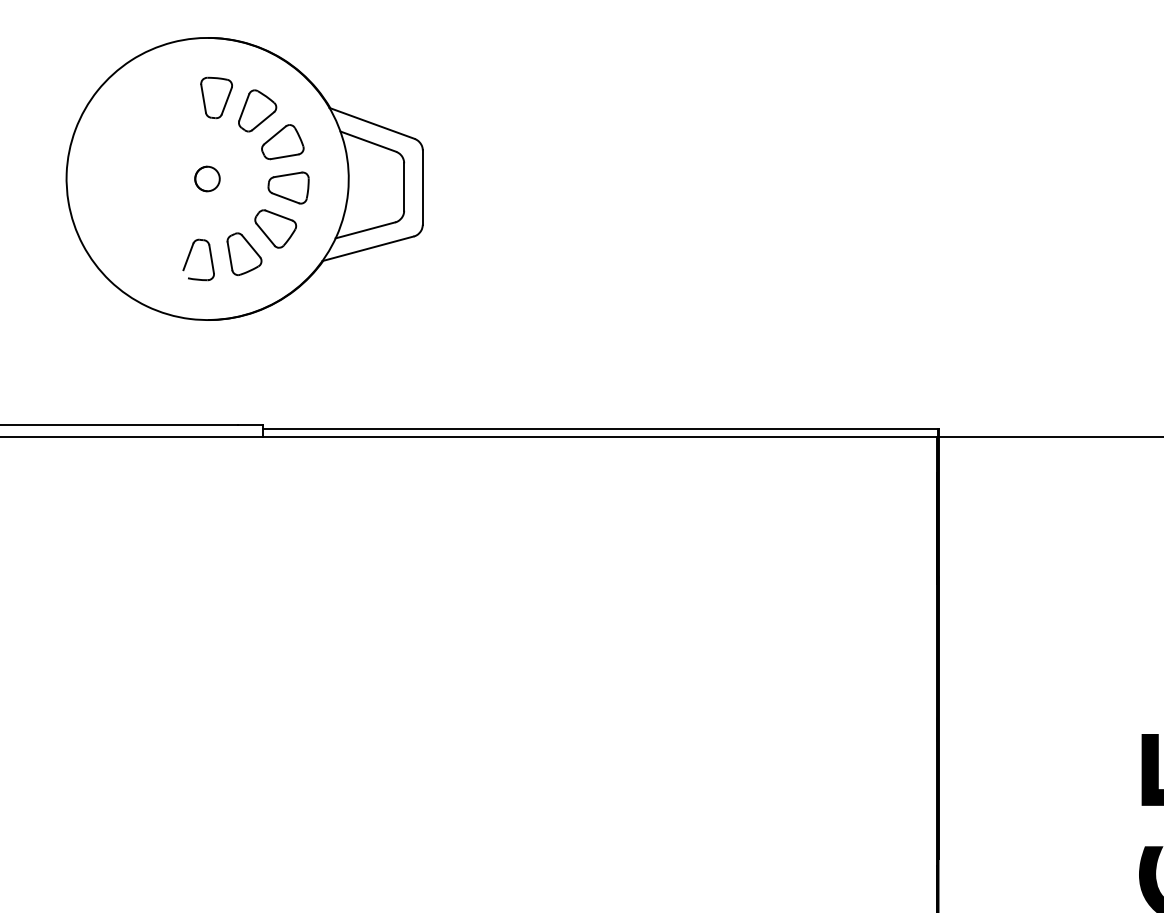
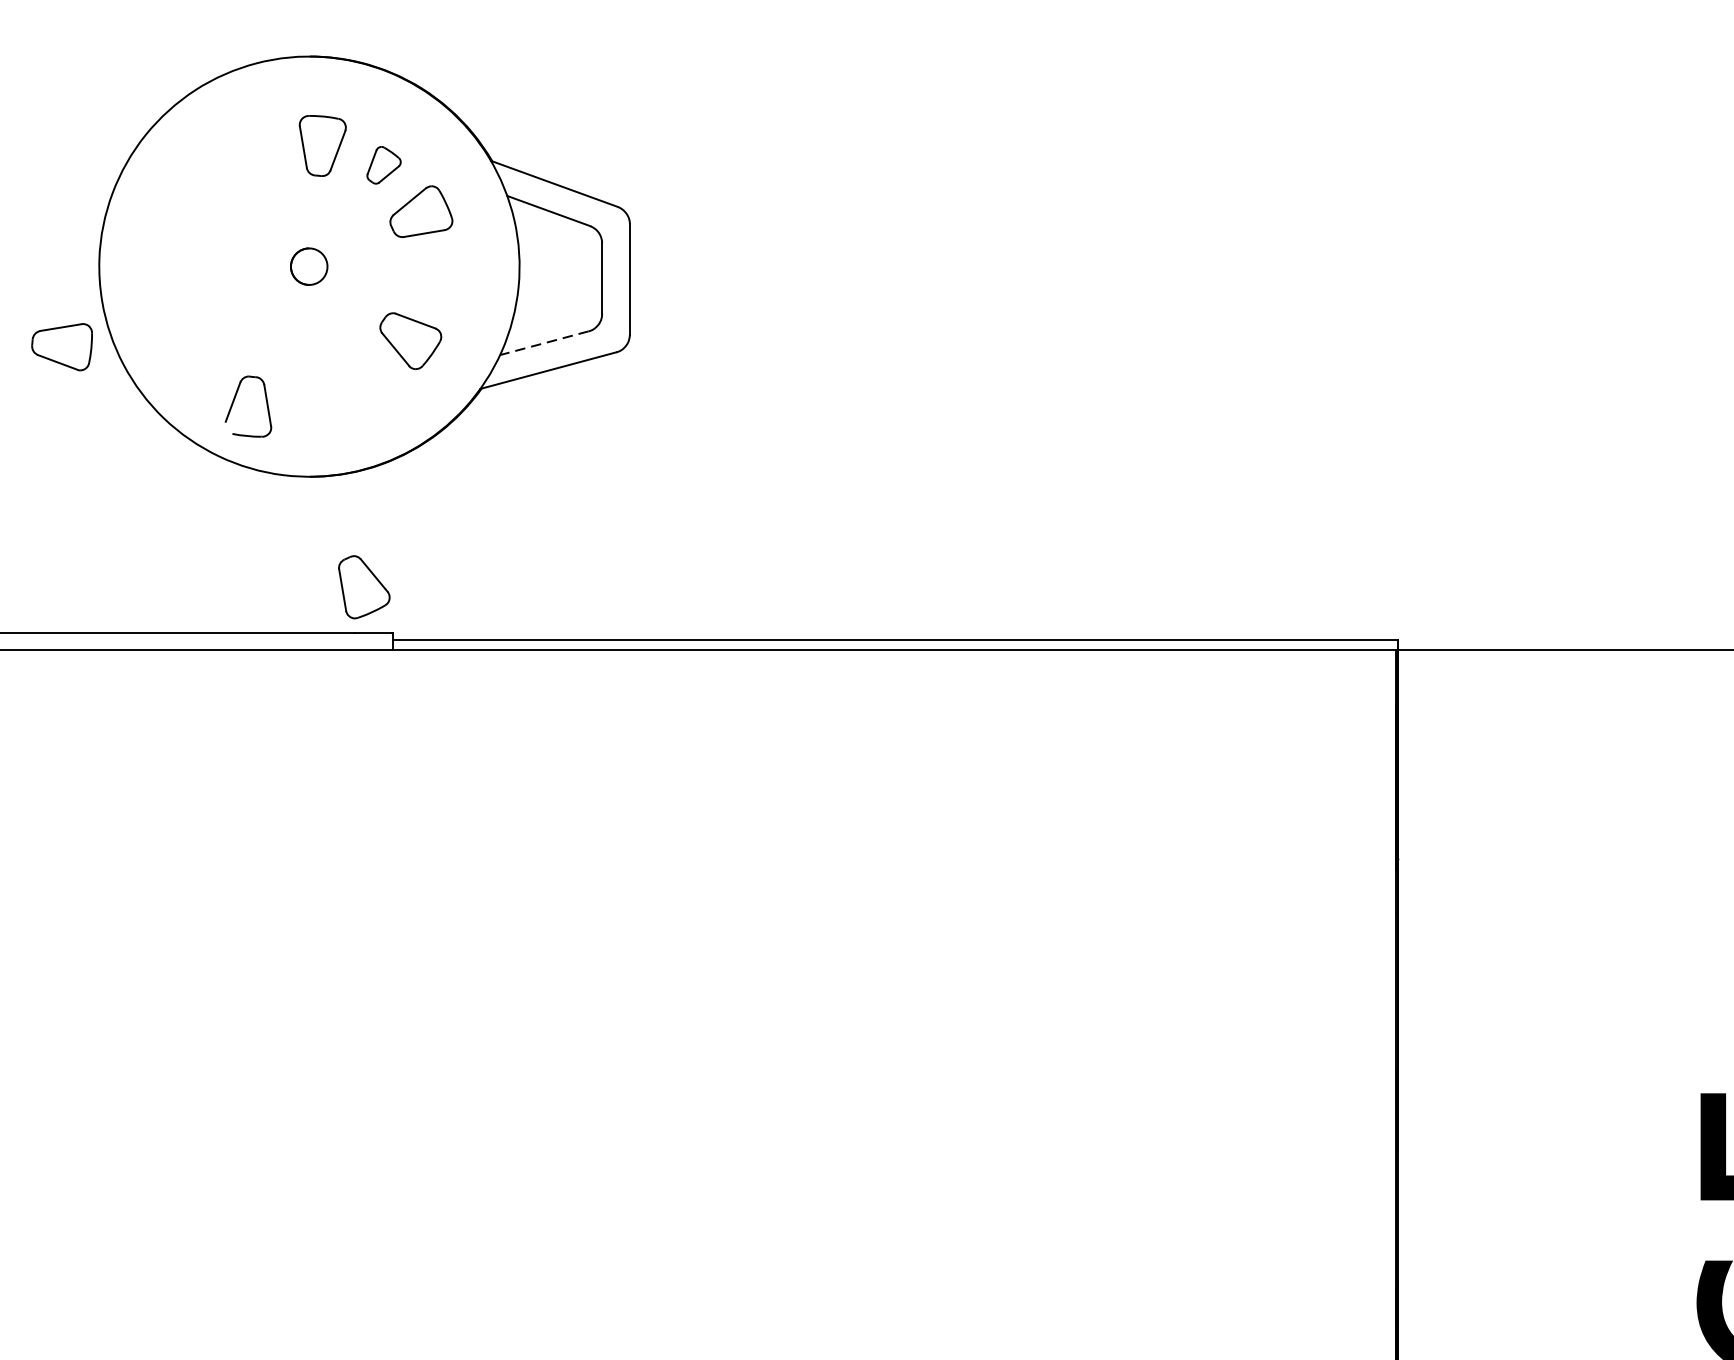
part: (257, 110) -> (383, 164), size x0.6
part: (288, 187) -> (61, 346), moved
line: (365, 230) -> (544, 343), solid -> dashed
part: (244, 253) -> (364, 586), moved
part: (189, 257) -> (234, 402), moved

